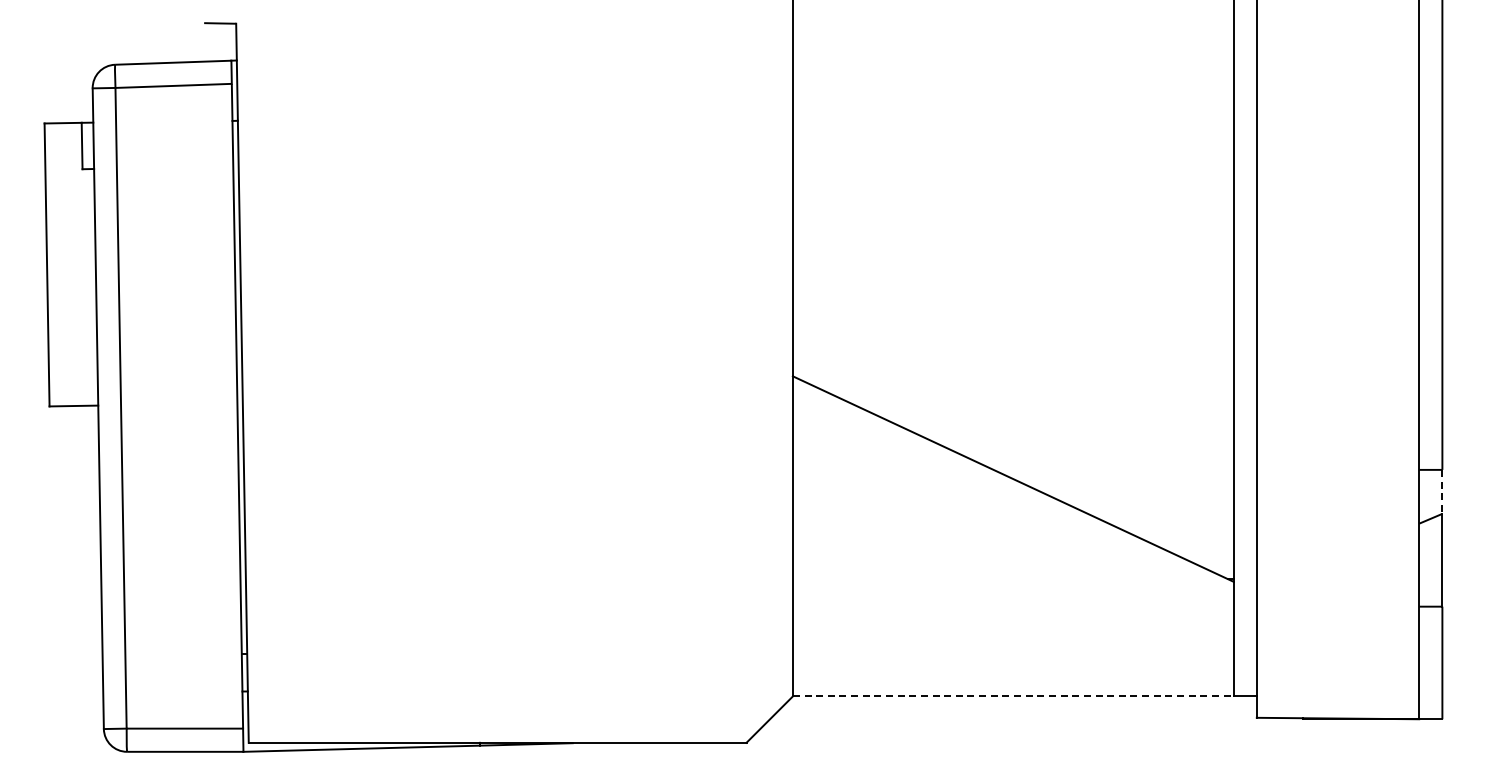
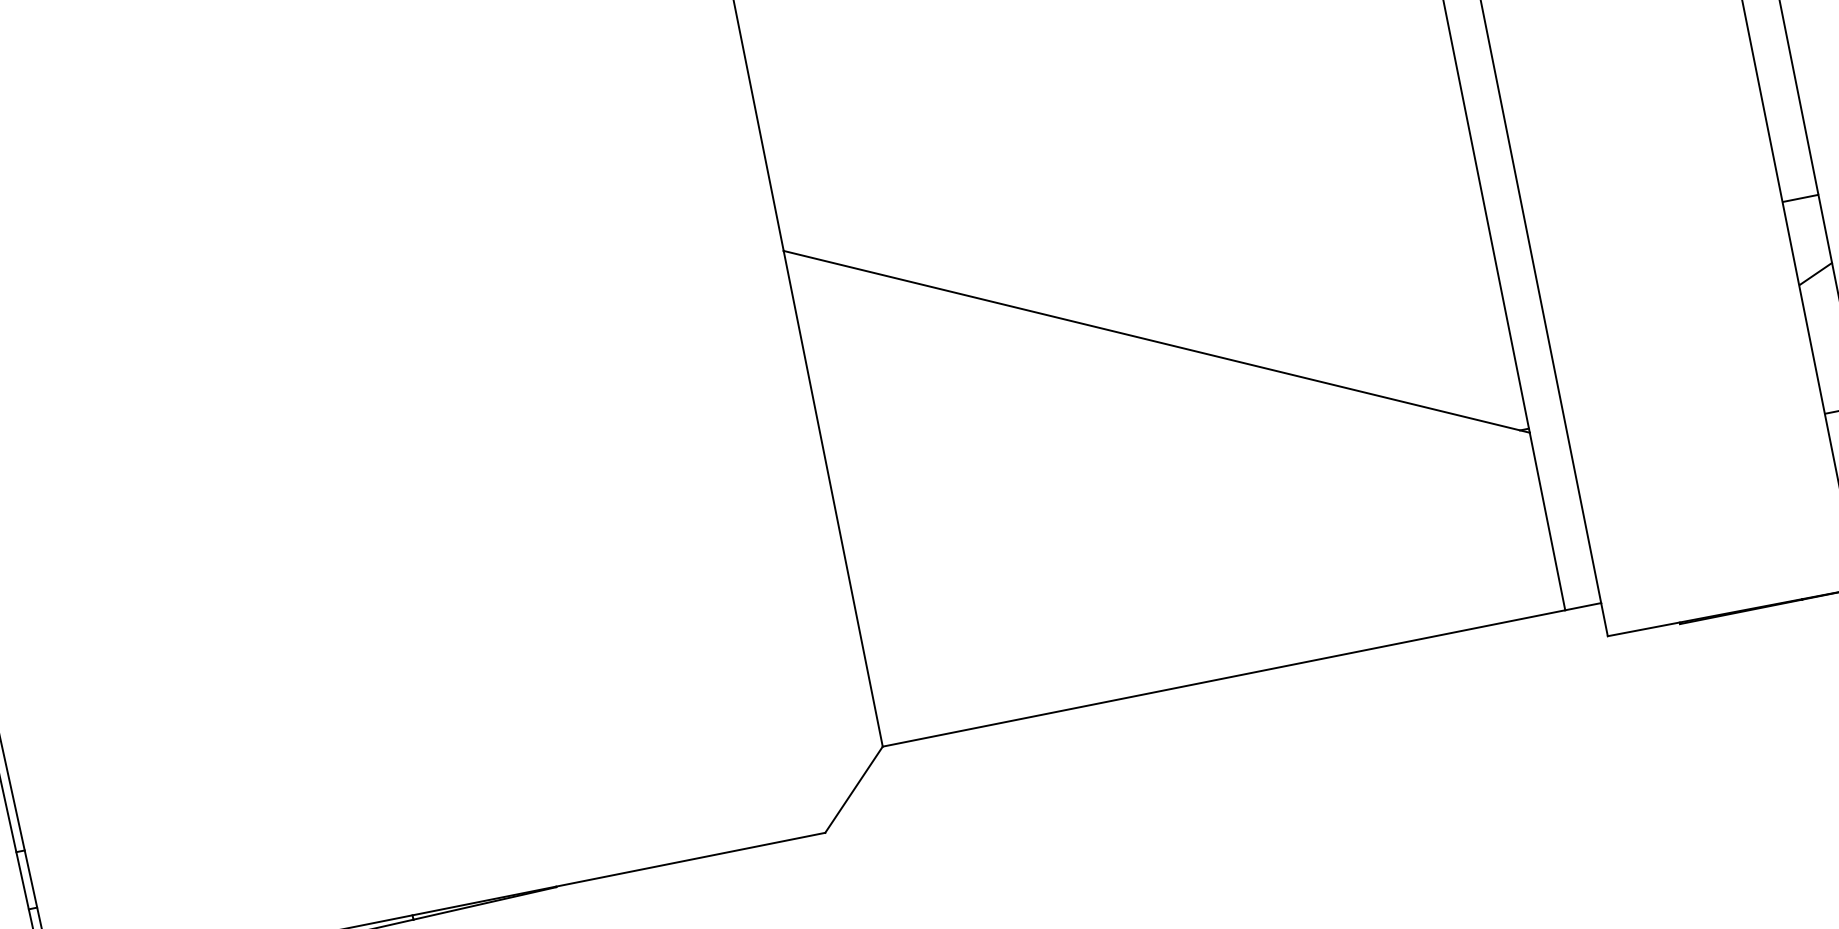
line: (1442, 491) -> (1825, 228), dashed -> solid
line: (1013, 696) -> (1224, 678), dashed -> solid

